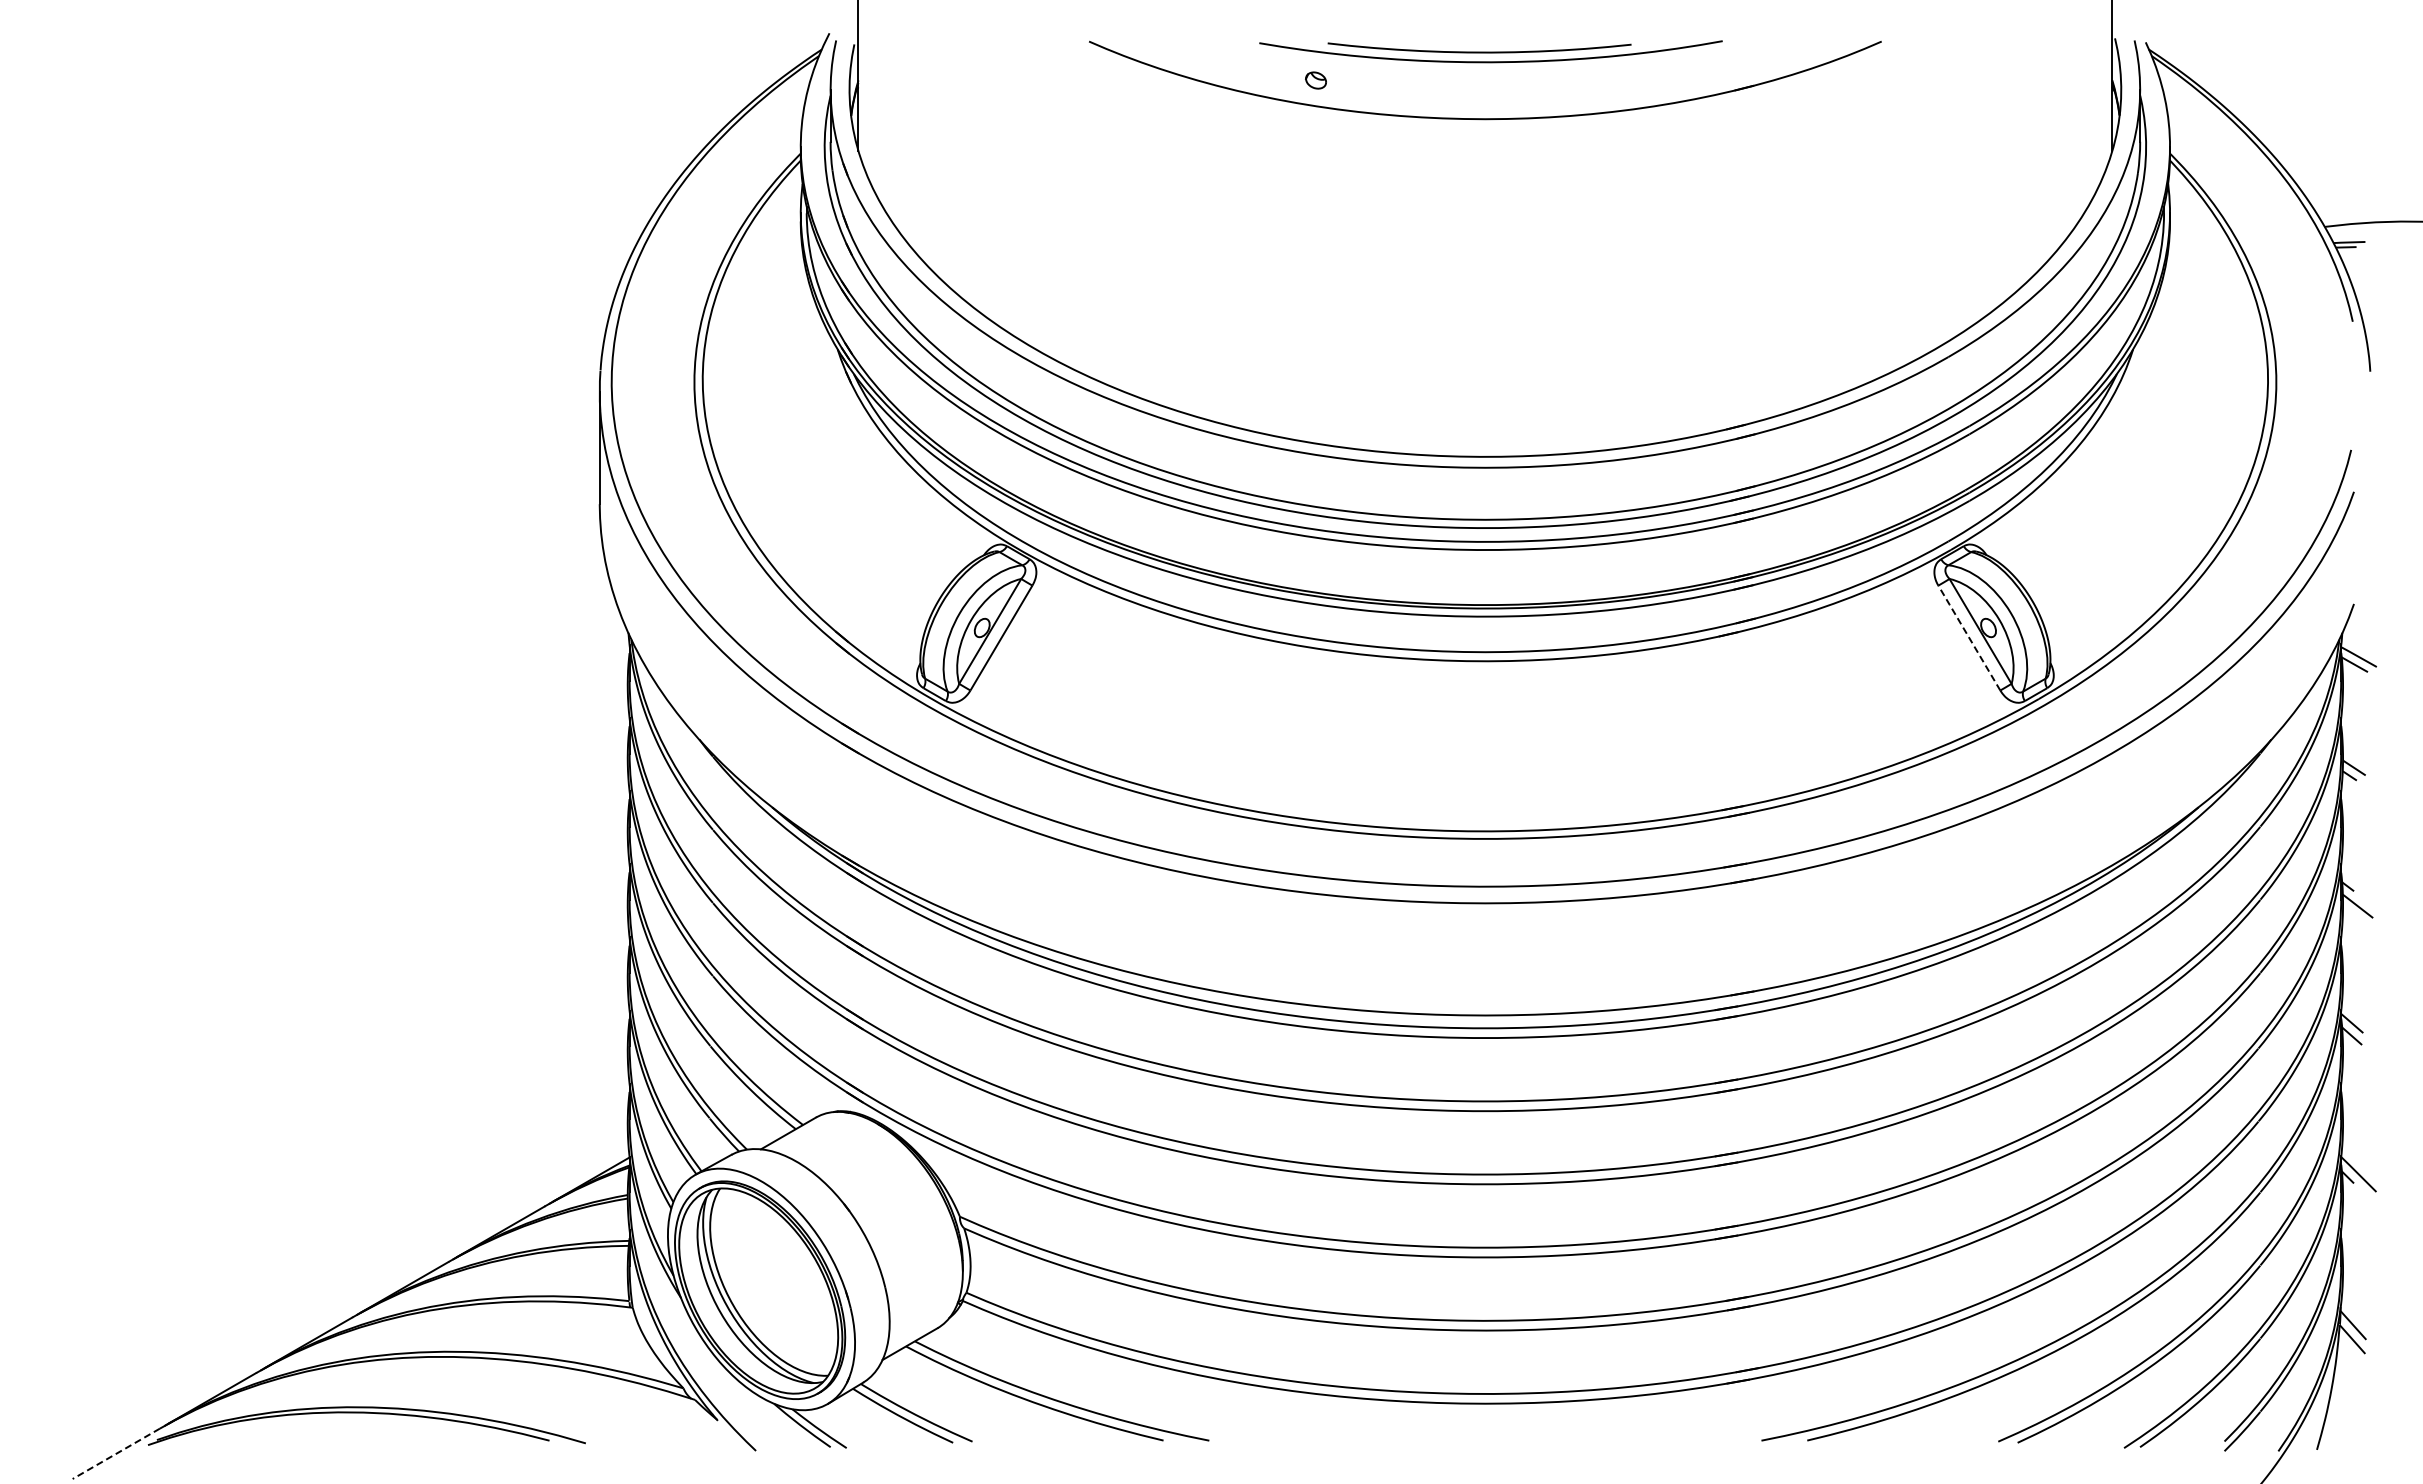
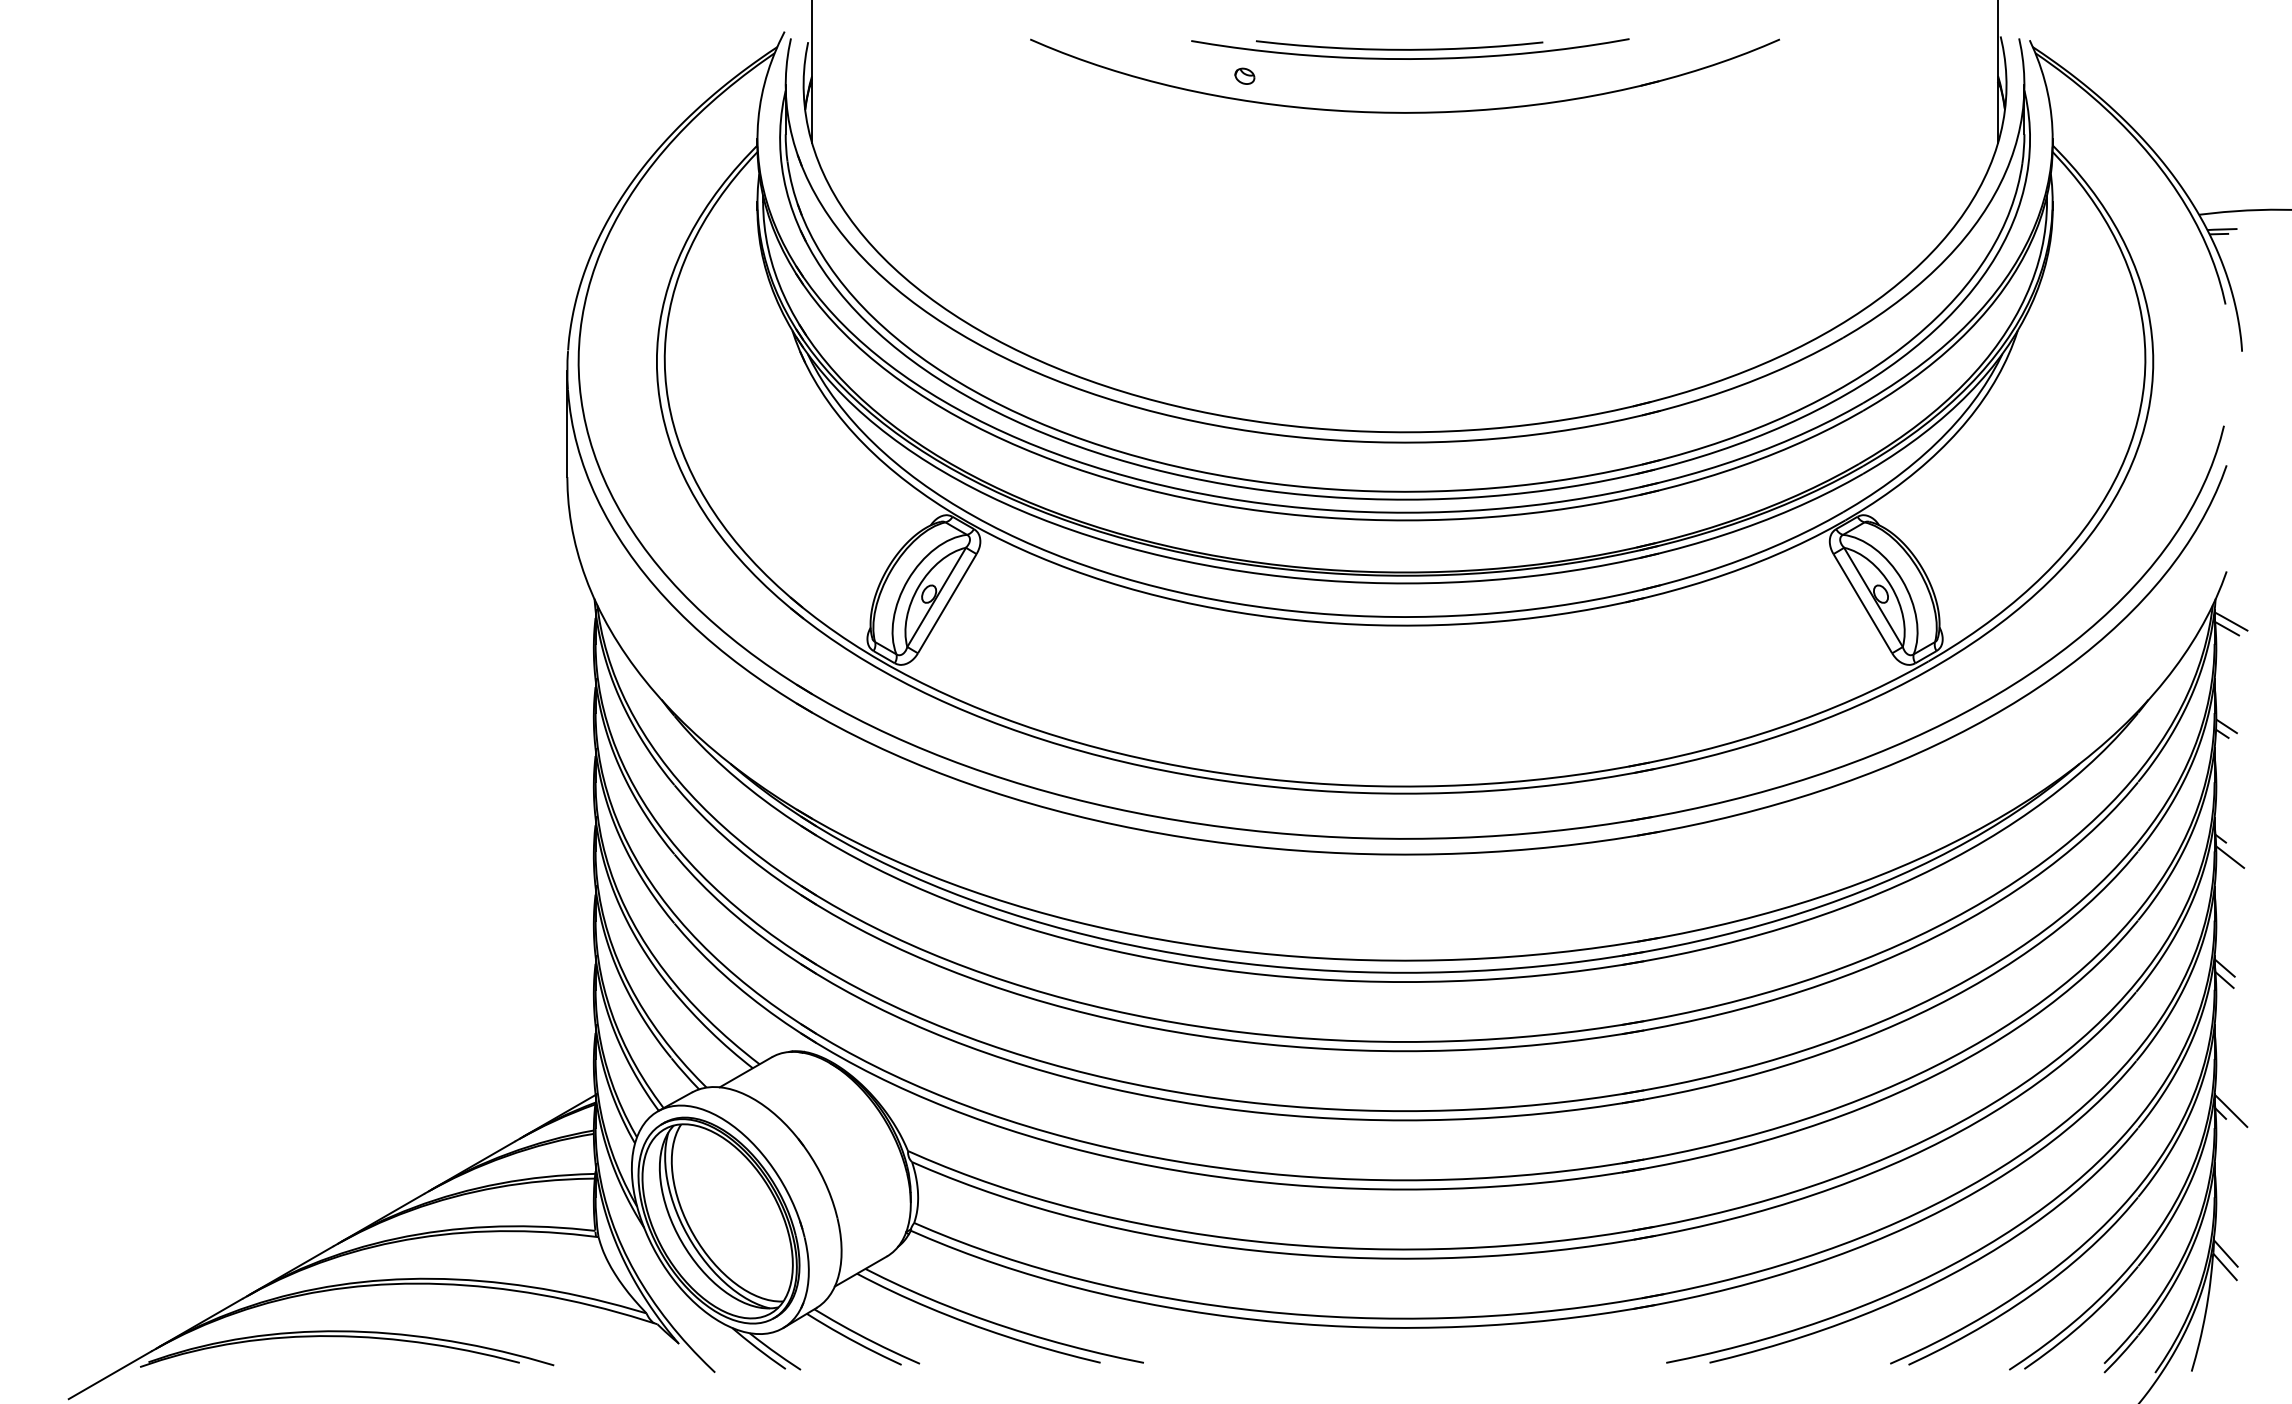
line: (1968, 637) -> (1862, 603), dashed -> solid
line: (115, 1454) -> (109, 1375), dashed -> solid

